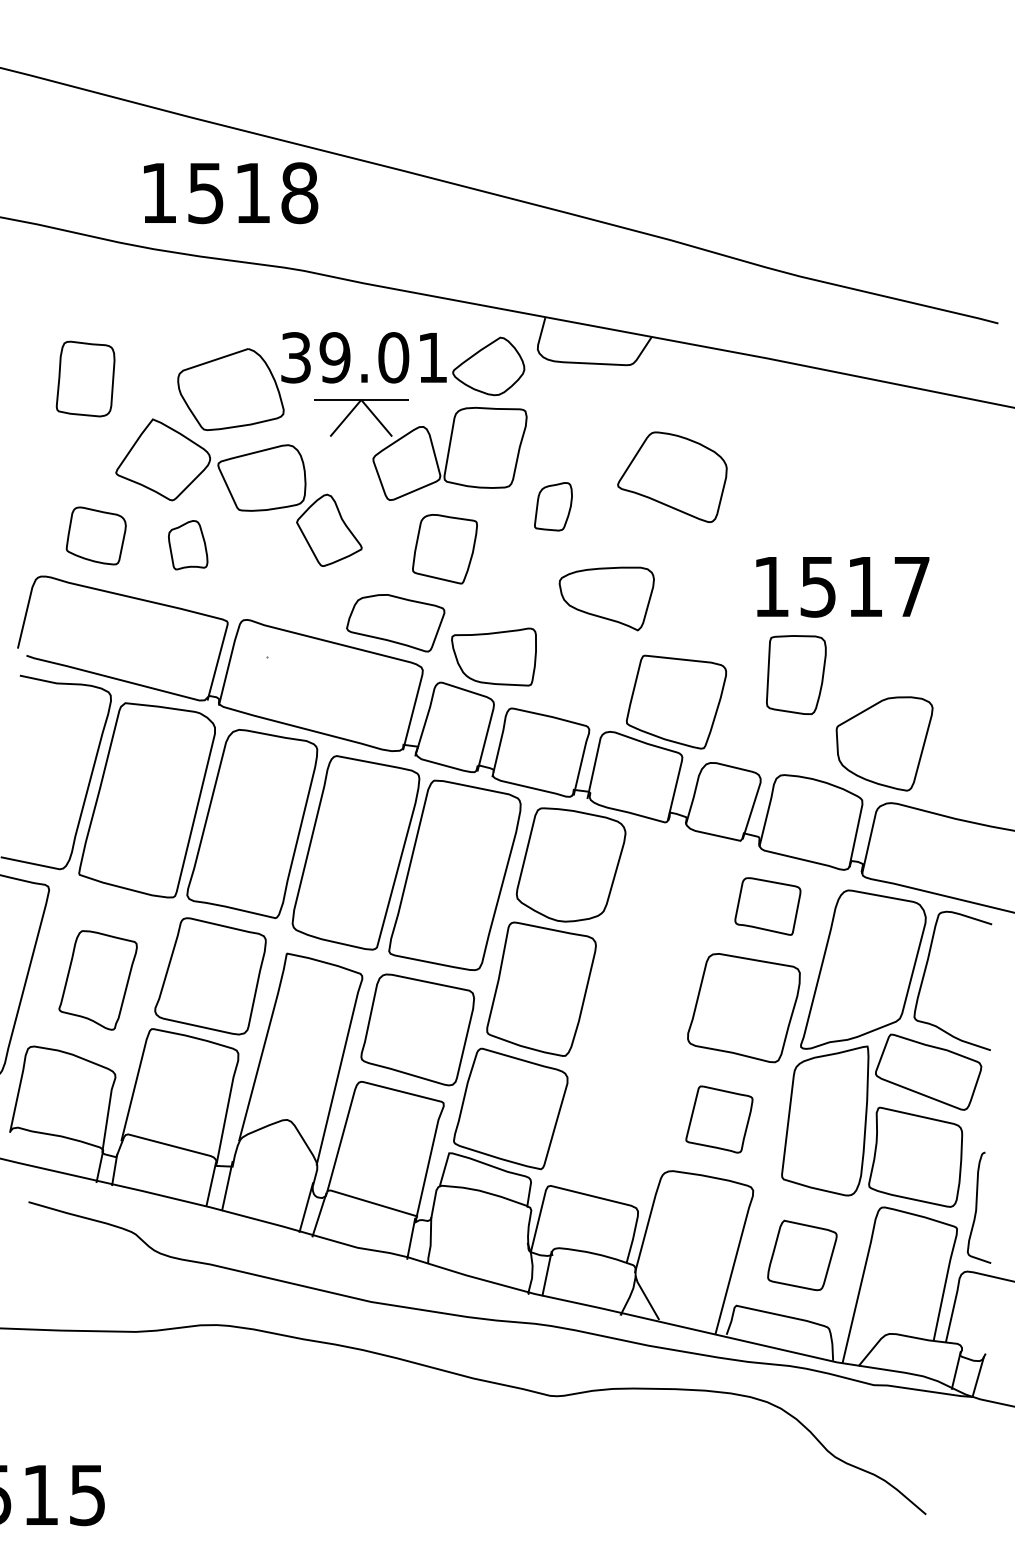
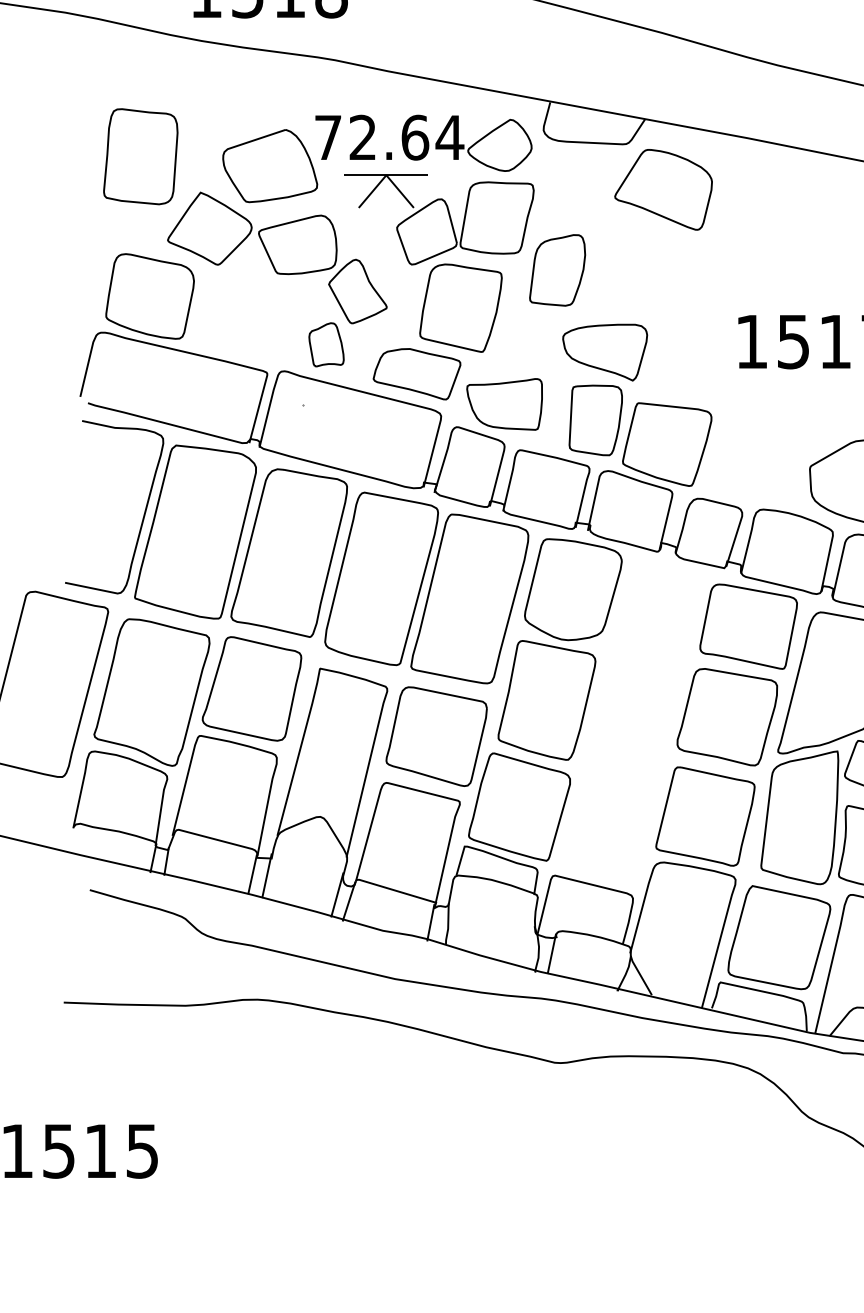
text: (364, 357) -> (389, 137), 39.01 -> 72.64
part: (85, 378) -> (140, 156), size x1.43
part: (672, 476) -> (663, 189), moved
part: (553, 506) -> (557, 270), size x1.67
part: (96, 535) -> (150, 296), size x1.67
part: (188, 545) -> (326, 345), moved
part: (444, 549) -> (460, 308), size x1.43
part: (796, 674) -> (595, 419), moved
part: (767, 906) -> (748, 626), size x1.67
part: (97, 980) -> (151, 692), size x1.67
part: (719, 1119) -> (705, 816), size x1.67
part: (802, 1255) -> (779, 937), size x1.67

